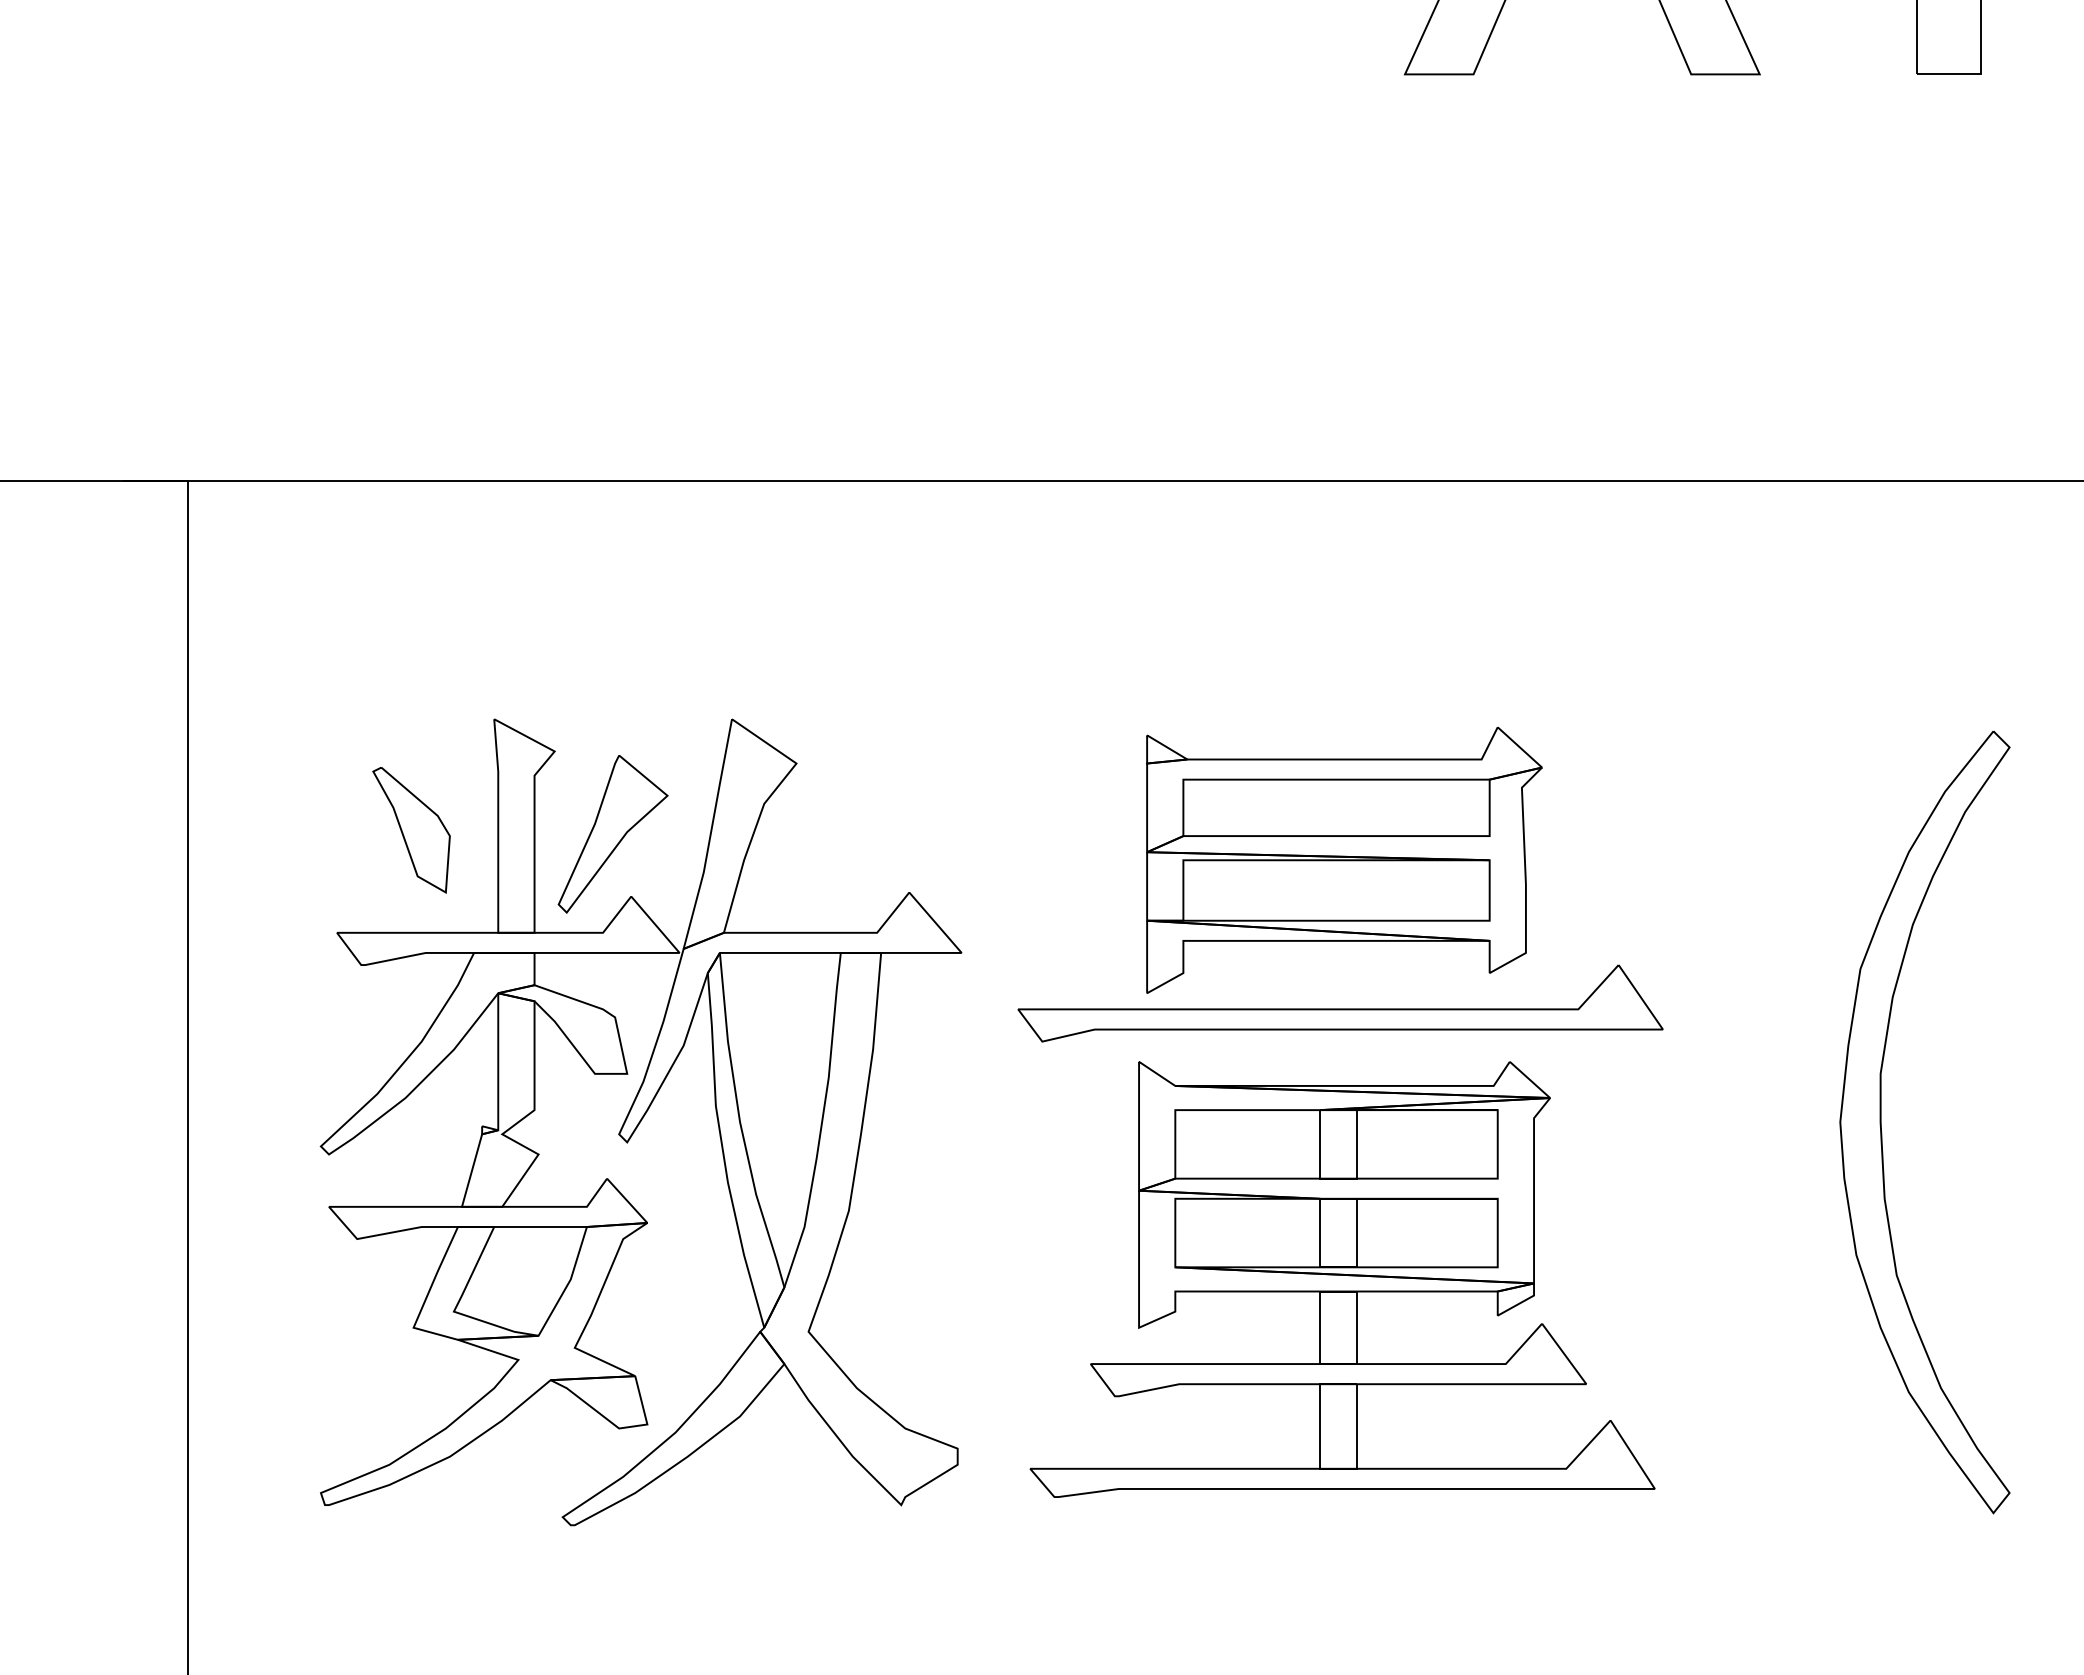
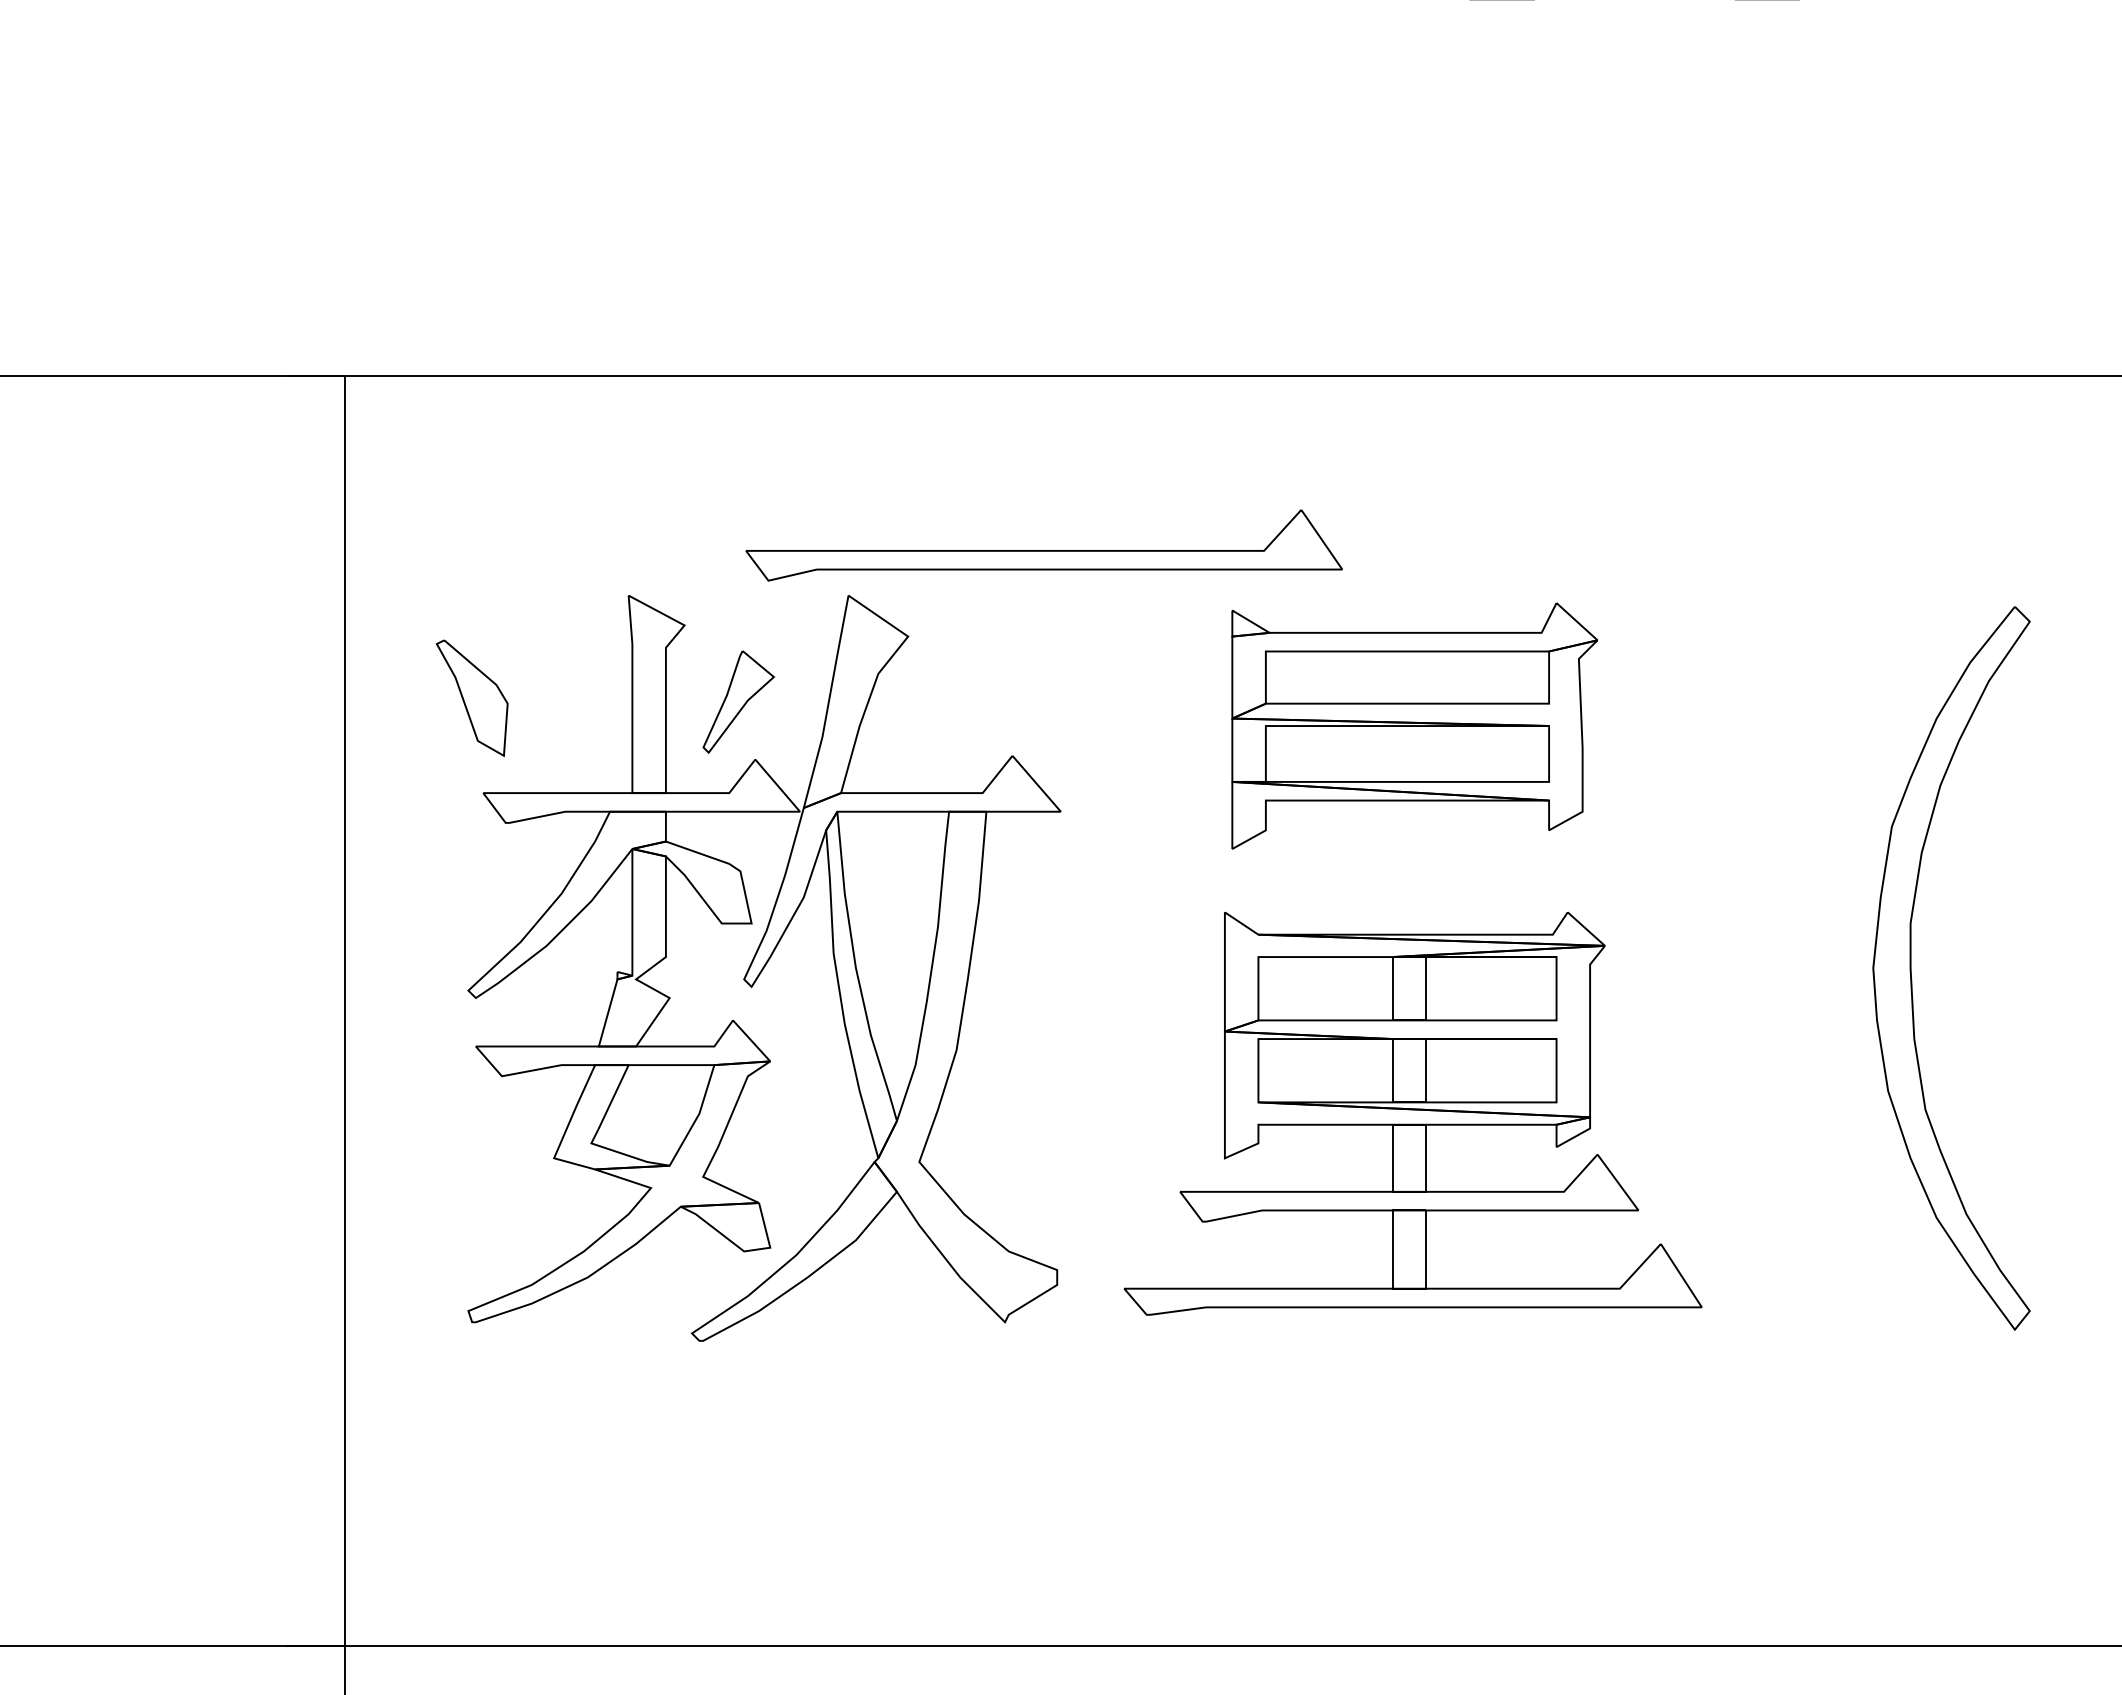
part: (410, 830) -> (471, 698), moved
part: (613, 833) -> (738, 701), size x0.7
part: (1339, 1003) -> (1043, 545), moved

